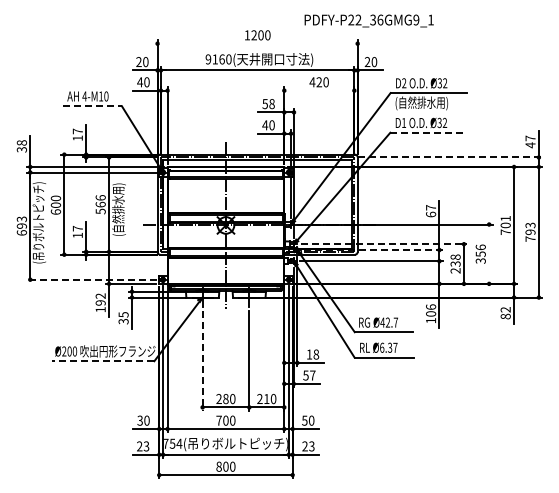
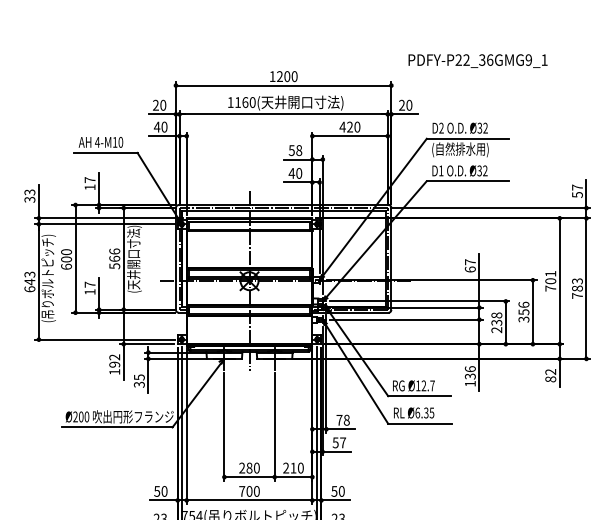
text: (368, 20) -> (477, 60), moved
line: (257, 43) -> (283, 85), added
text: (208, 59) -> (230, 102), 9160( -> 1160(
line: (319, 90) -> (350, 135), added
line: (92, 106) -> (105, 153), dashed -> solid
line: (429, 132) -> (468, 181), dashed -> solid
text: (21, 142) -> (29, 191), 38 -> 33
text: (530, 145) -> (577, 195), 47 -> 57
line: (450, 157) -> (491, 208), dashed -> solid
text: (118, 203) -> (133, 257), (自然排水用) -> (天井開口寸法)
text: (21, 226) -> (29, 282), 693 -> 643
text: (530, 232) -> (577, 288), 793 -> 783
line: (384, 244) -> (420, 301), dashed -> solid
line: (373, 250) -> (408, 308), dashed -> solid
line: (489, 253) -> (533, 311), added
line: (91, 279) -> (104, 339), dashed -> solid
text: (430, 313) -> (469, 376), 106 -> 136
text: (382, 322) -> (418, 385), Ø42.7 -> Ø12.7
text: (395, 347) -> (432, 412), Ø6.37 -> Ø6.35
text: (309, 354) -> (339, 420), 18 -> 78
line: (202, 360) -> (224, 426), dashed -> solid
line: (102, 361) -> (116, 427), dashed -> solid
text: (139, 419) -> (156, 490), 30 -> 50

